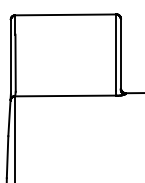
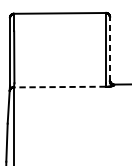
line: (120, 53) -> (109, 48), solid -> dashed
line: (65, 95) -> (59, 86), solid -> dashed

